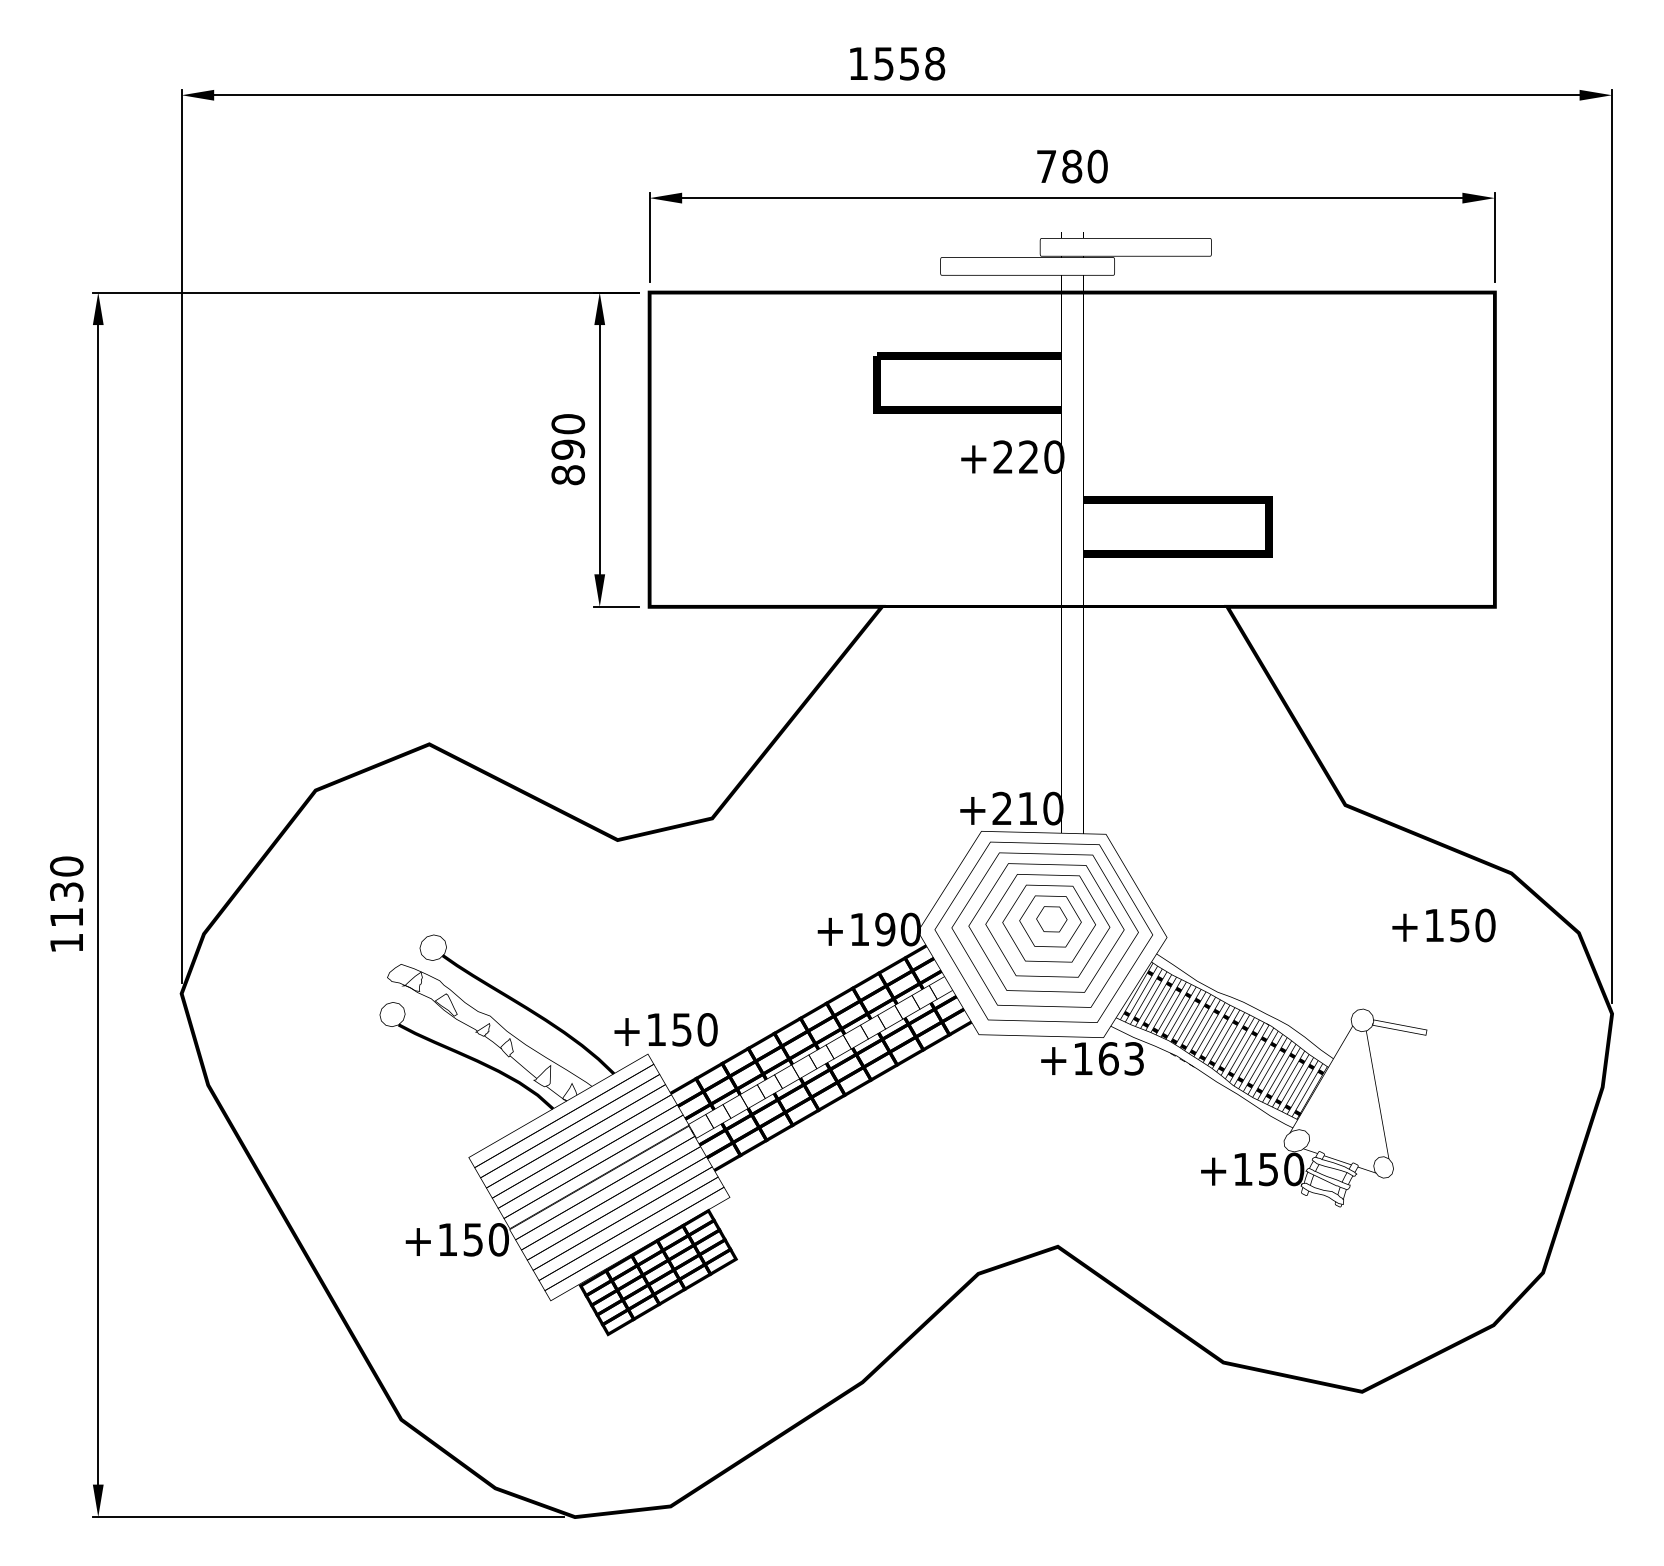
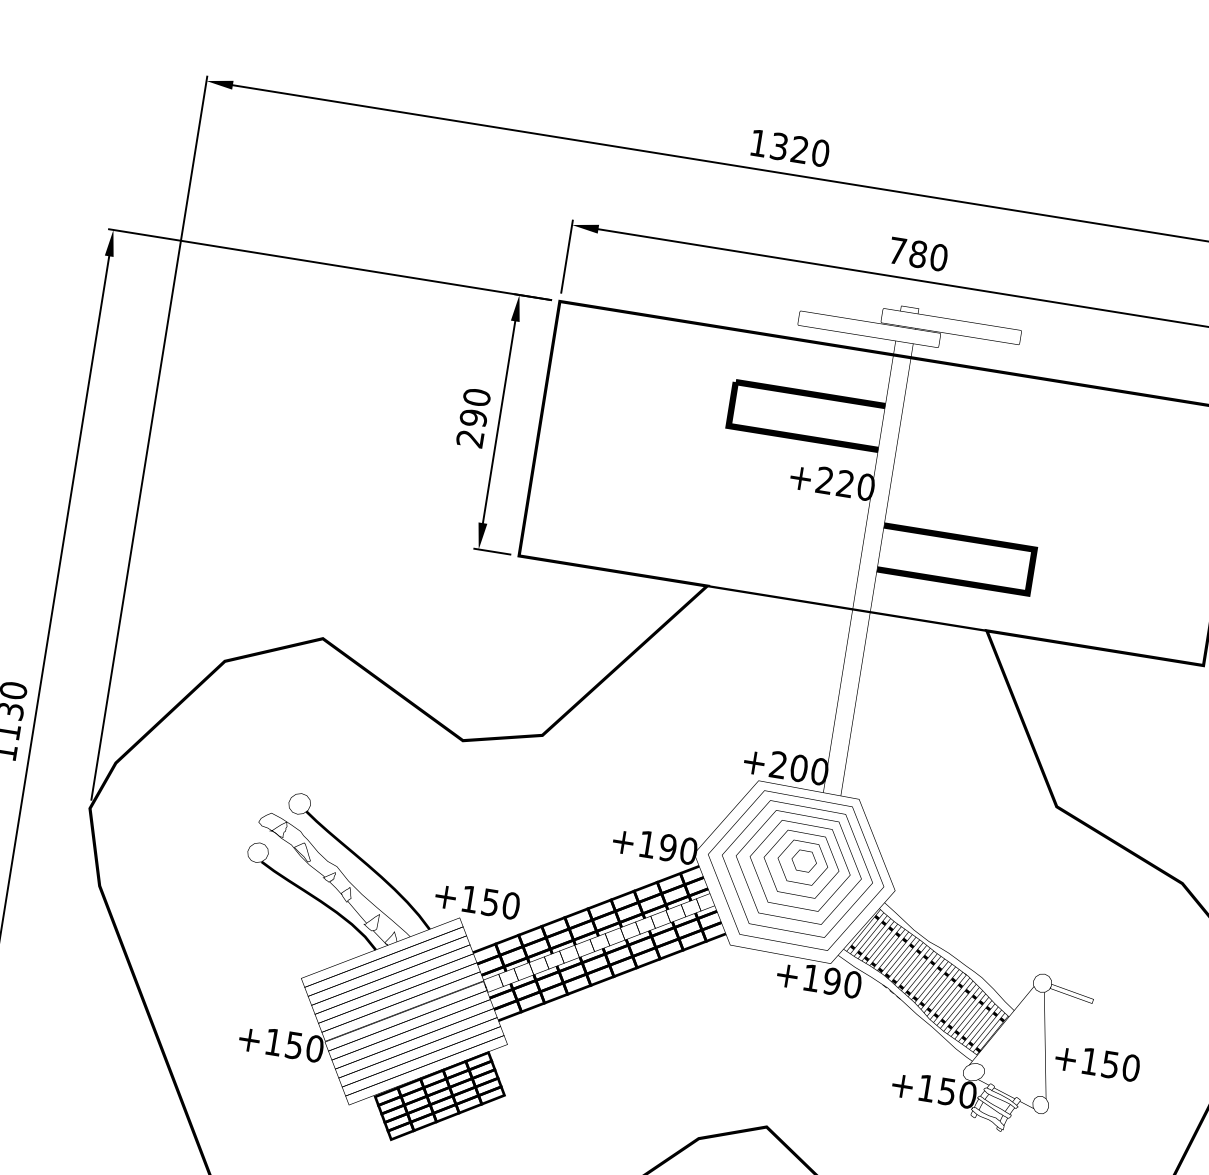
text: (909, 63) -> (799, 149), 1558 -> 1320
text: (568, 475) -> (470, 439), 890 -> 290
text: (1027, 808) -> (798, 768), +210 -> +200
text: (1443, 925) -> (1097, 1062), moved
text: (1121, 1058) -> (842, 982), +163 -> +190

